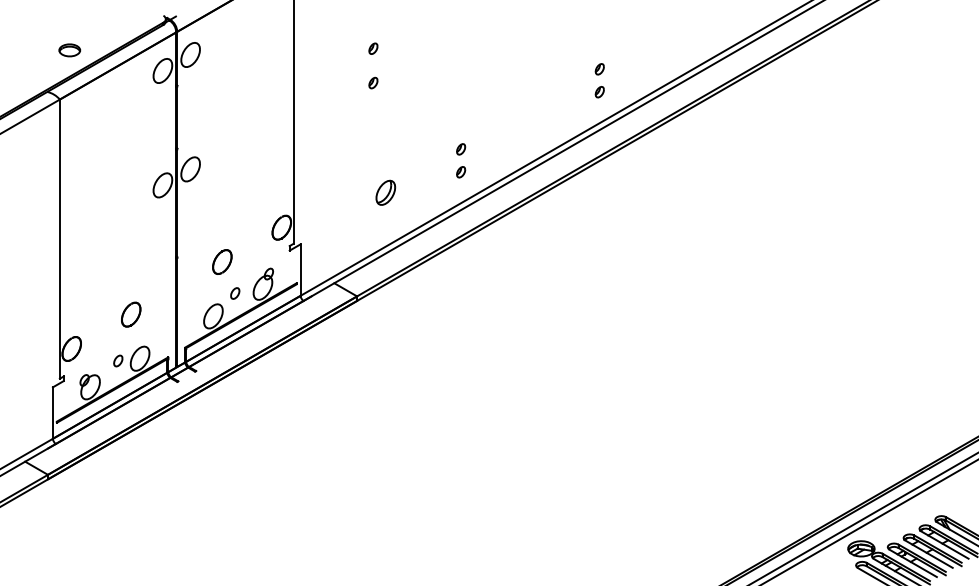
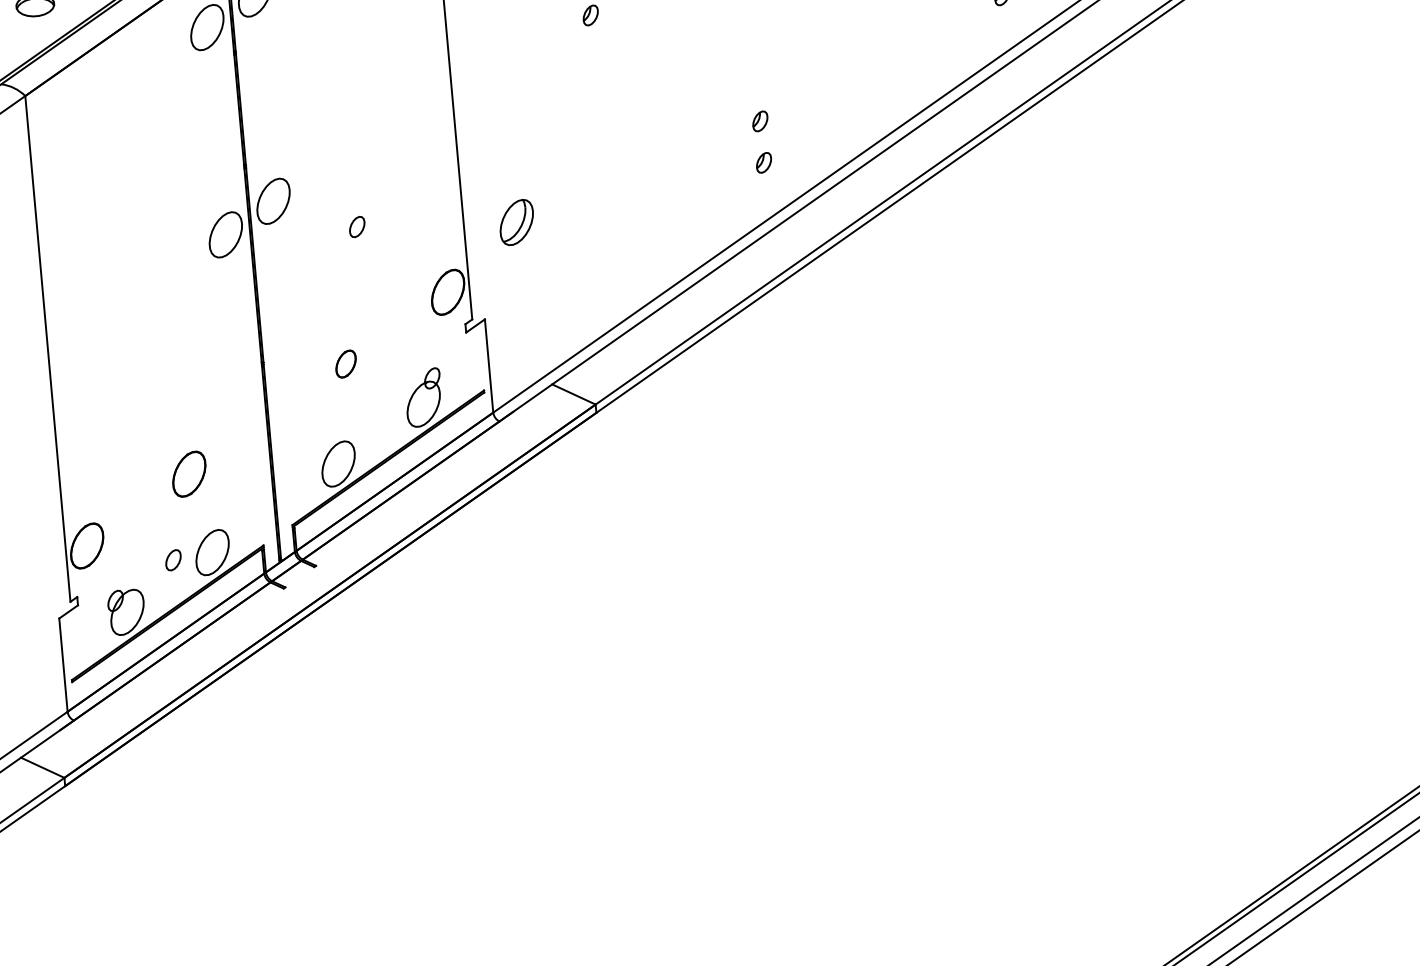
part: (385, 192) -> (516, 221), moved
part: (222, 261) -> (346, 363), size x0.6
part: (235, 293) -> (357, 226), moved

